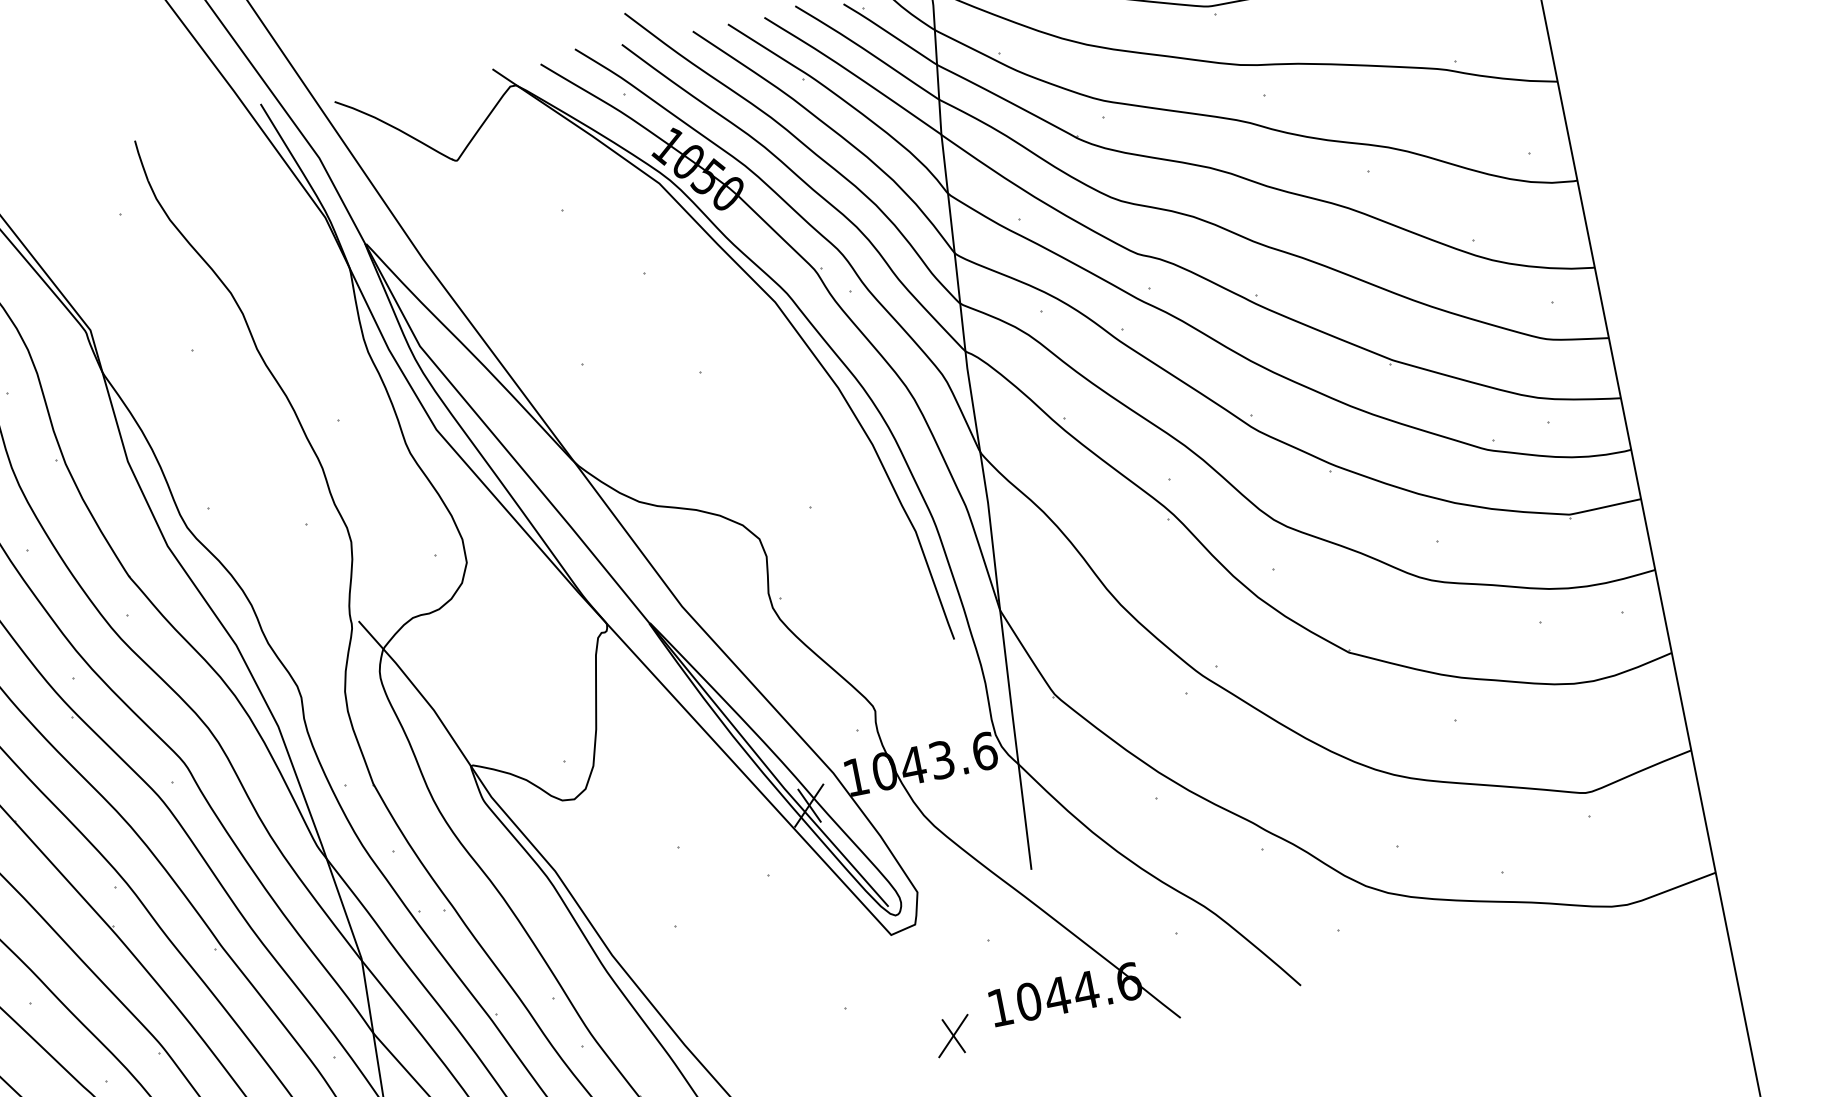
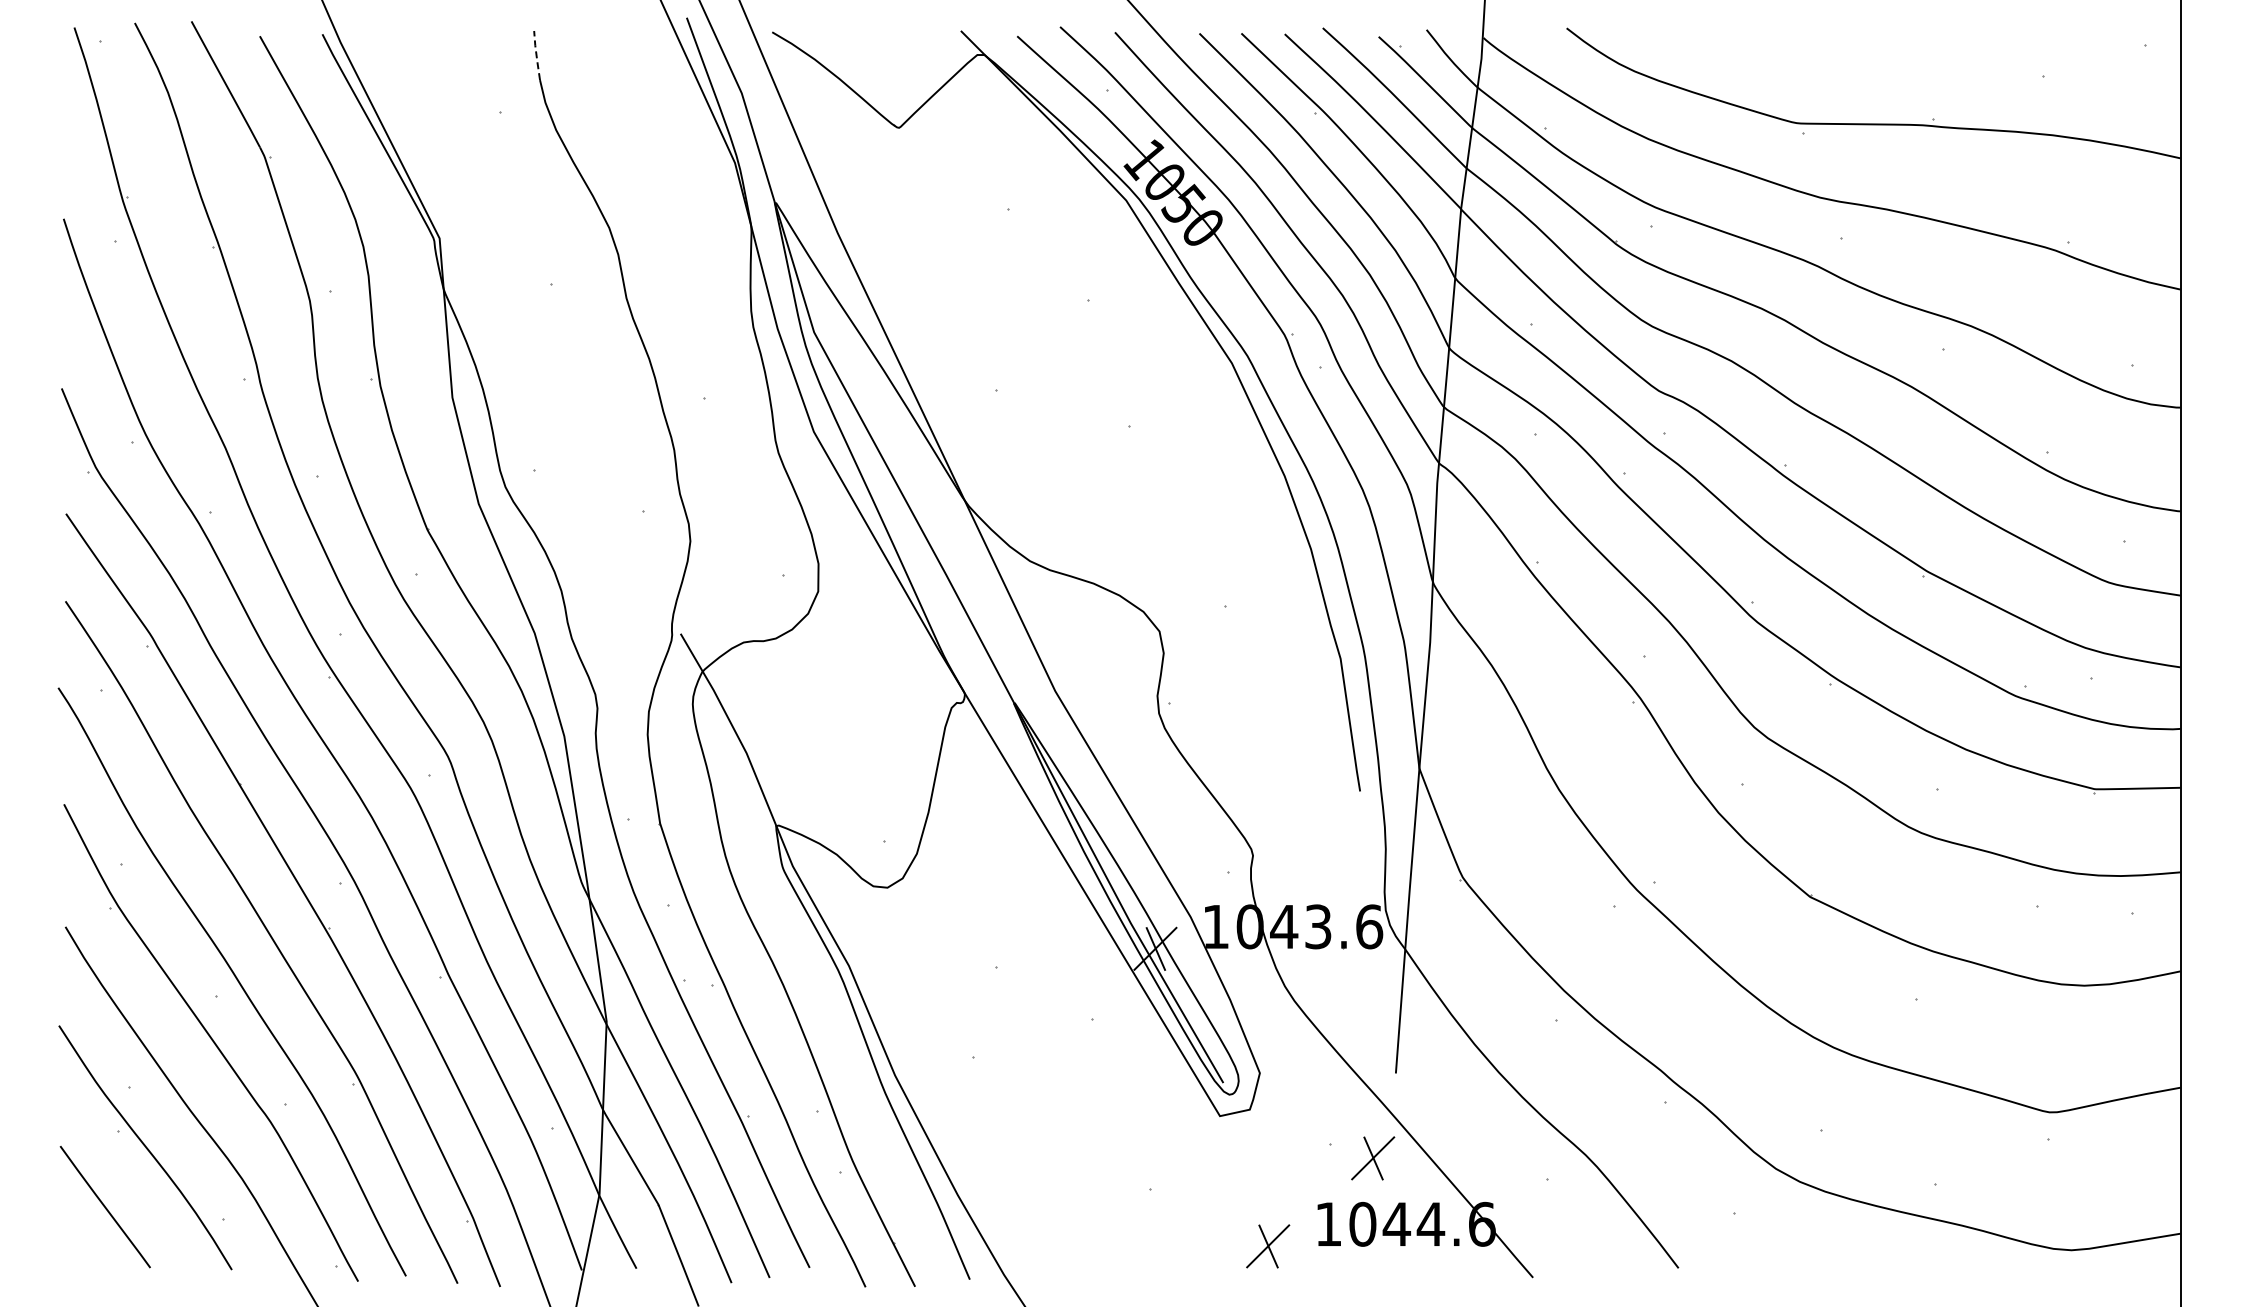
line: (141, 160) -> (536, 55), solid -> dashed
part: (1026, 944) -> (1373, 1158), added

